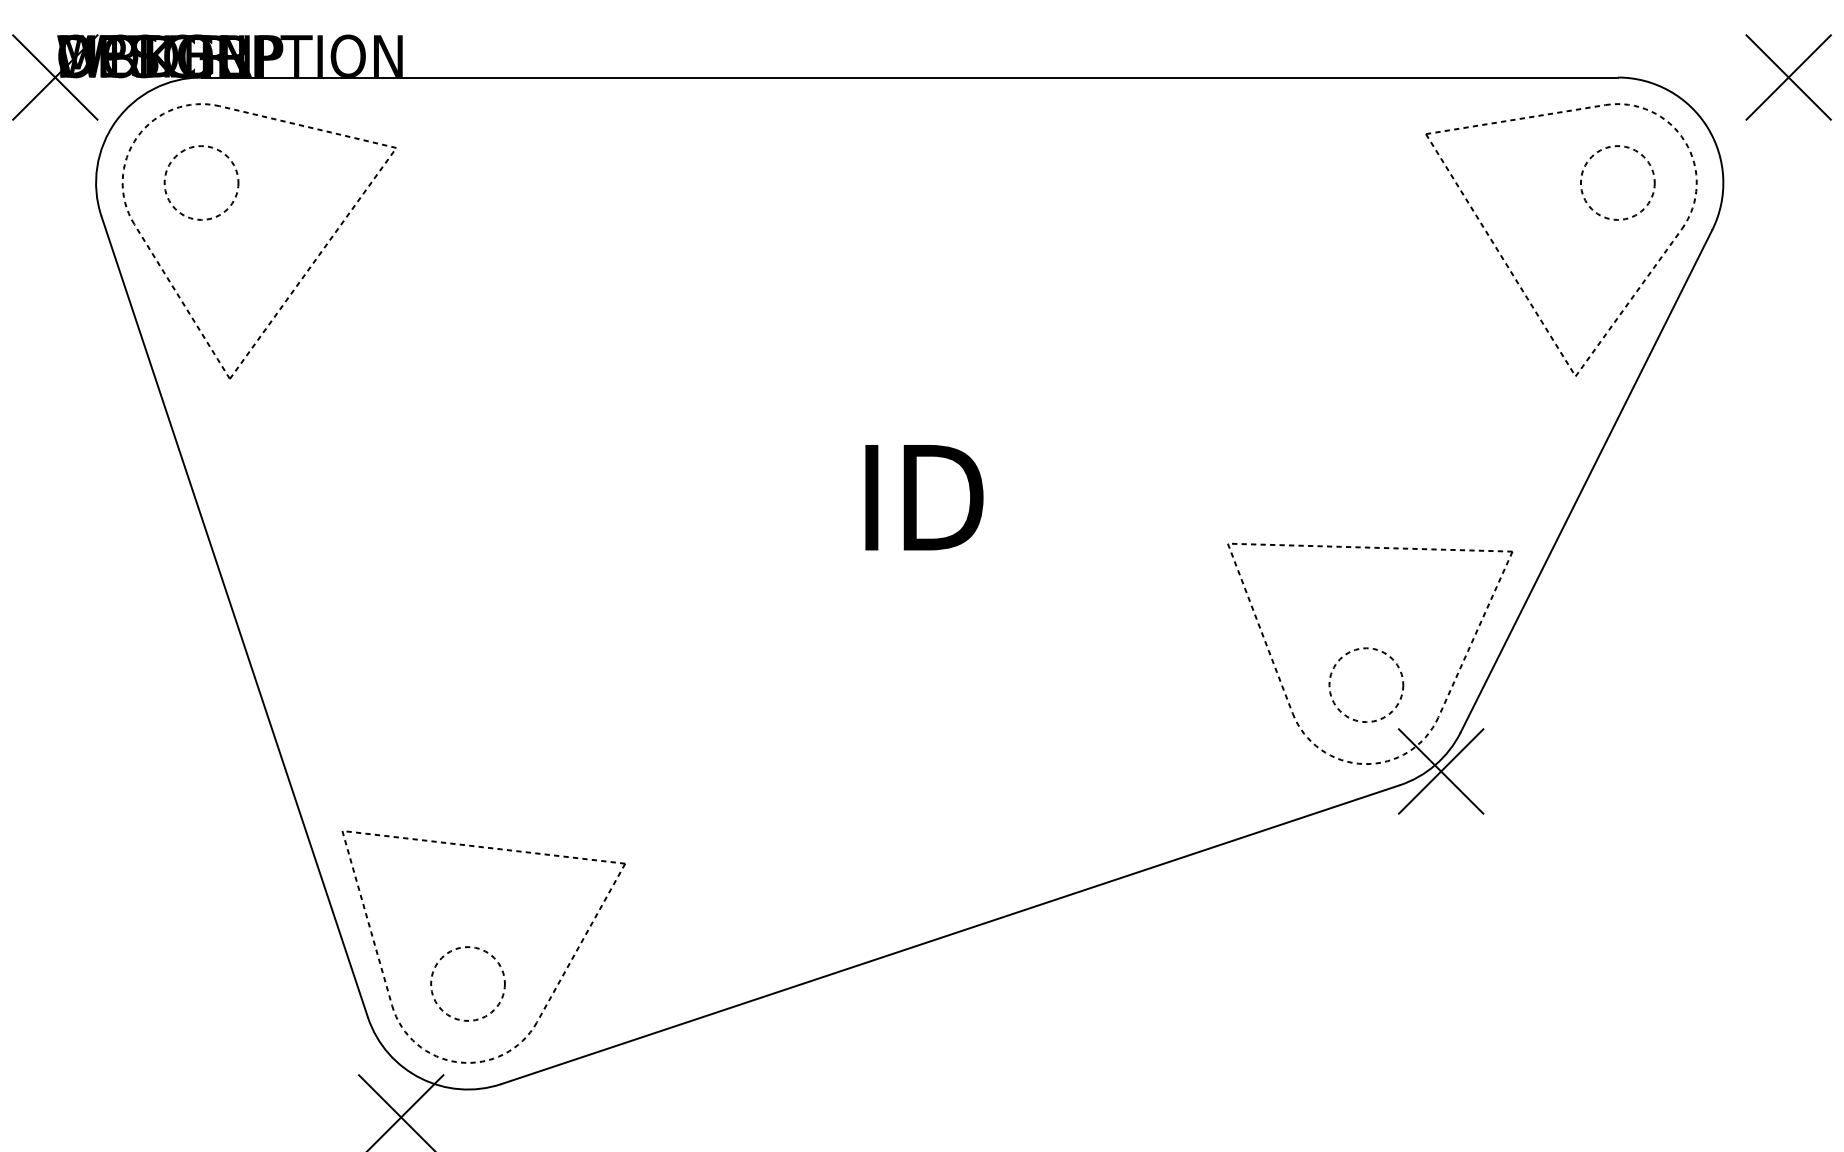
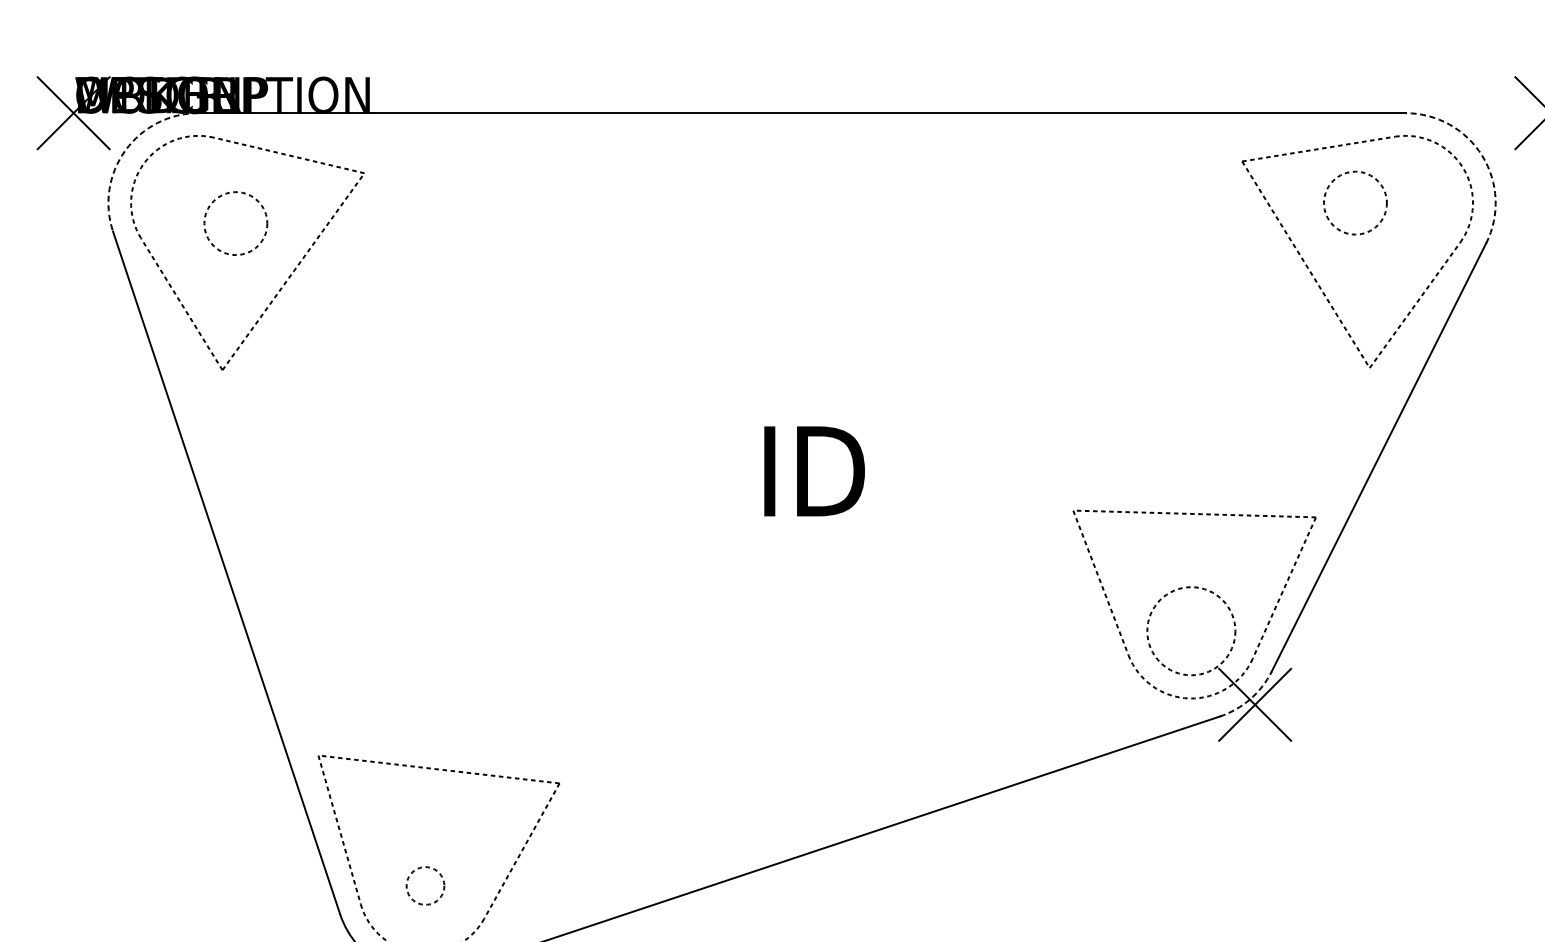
arc: (116, 121) -> (125, 150), solid -> dashed
arc: (1707, 127) -> (1482, 155), solid -> dashed
circle: (201, 182) -> (235, 223), moved
circle: (1617, 182) -> (1355, 202), moved
circle: (1366, 685) -> (1191, 631), size x1.4
arc: (1435, 764) -> (1250, 698), solid -> dashed
circle: (467, 983) -> (425, 885), size x0.6

